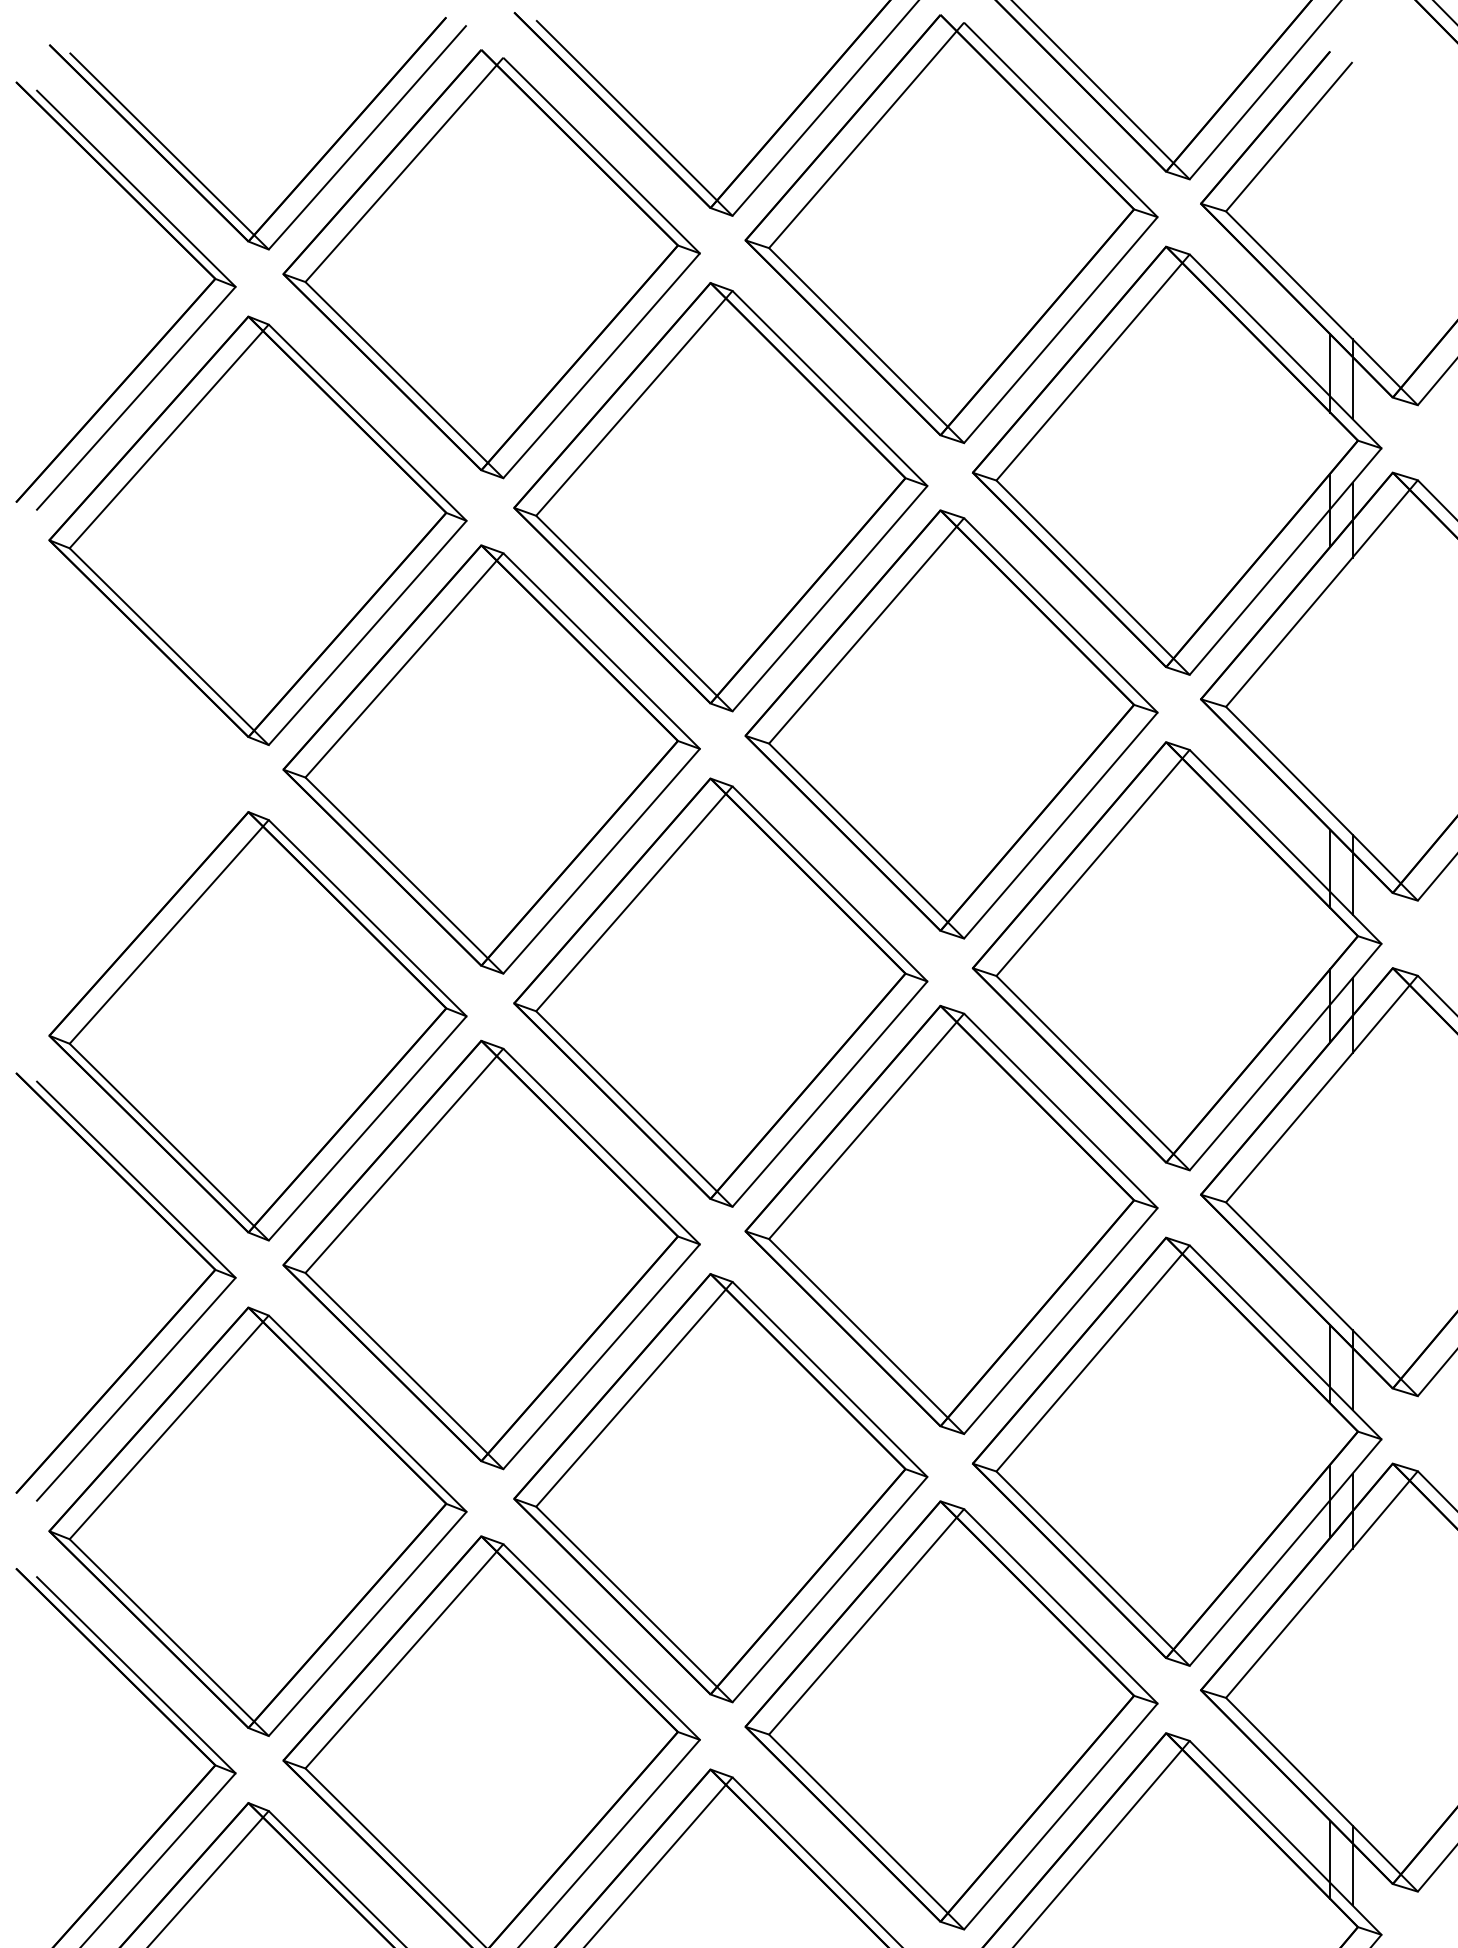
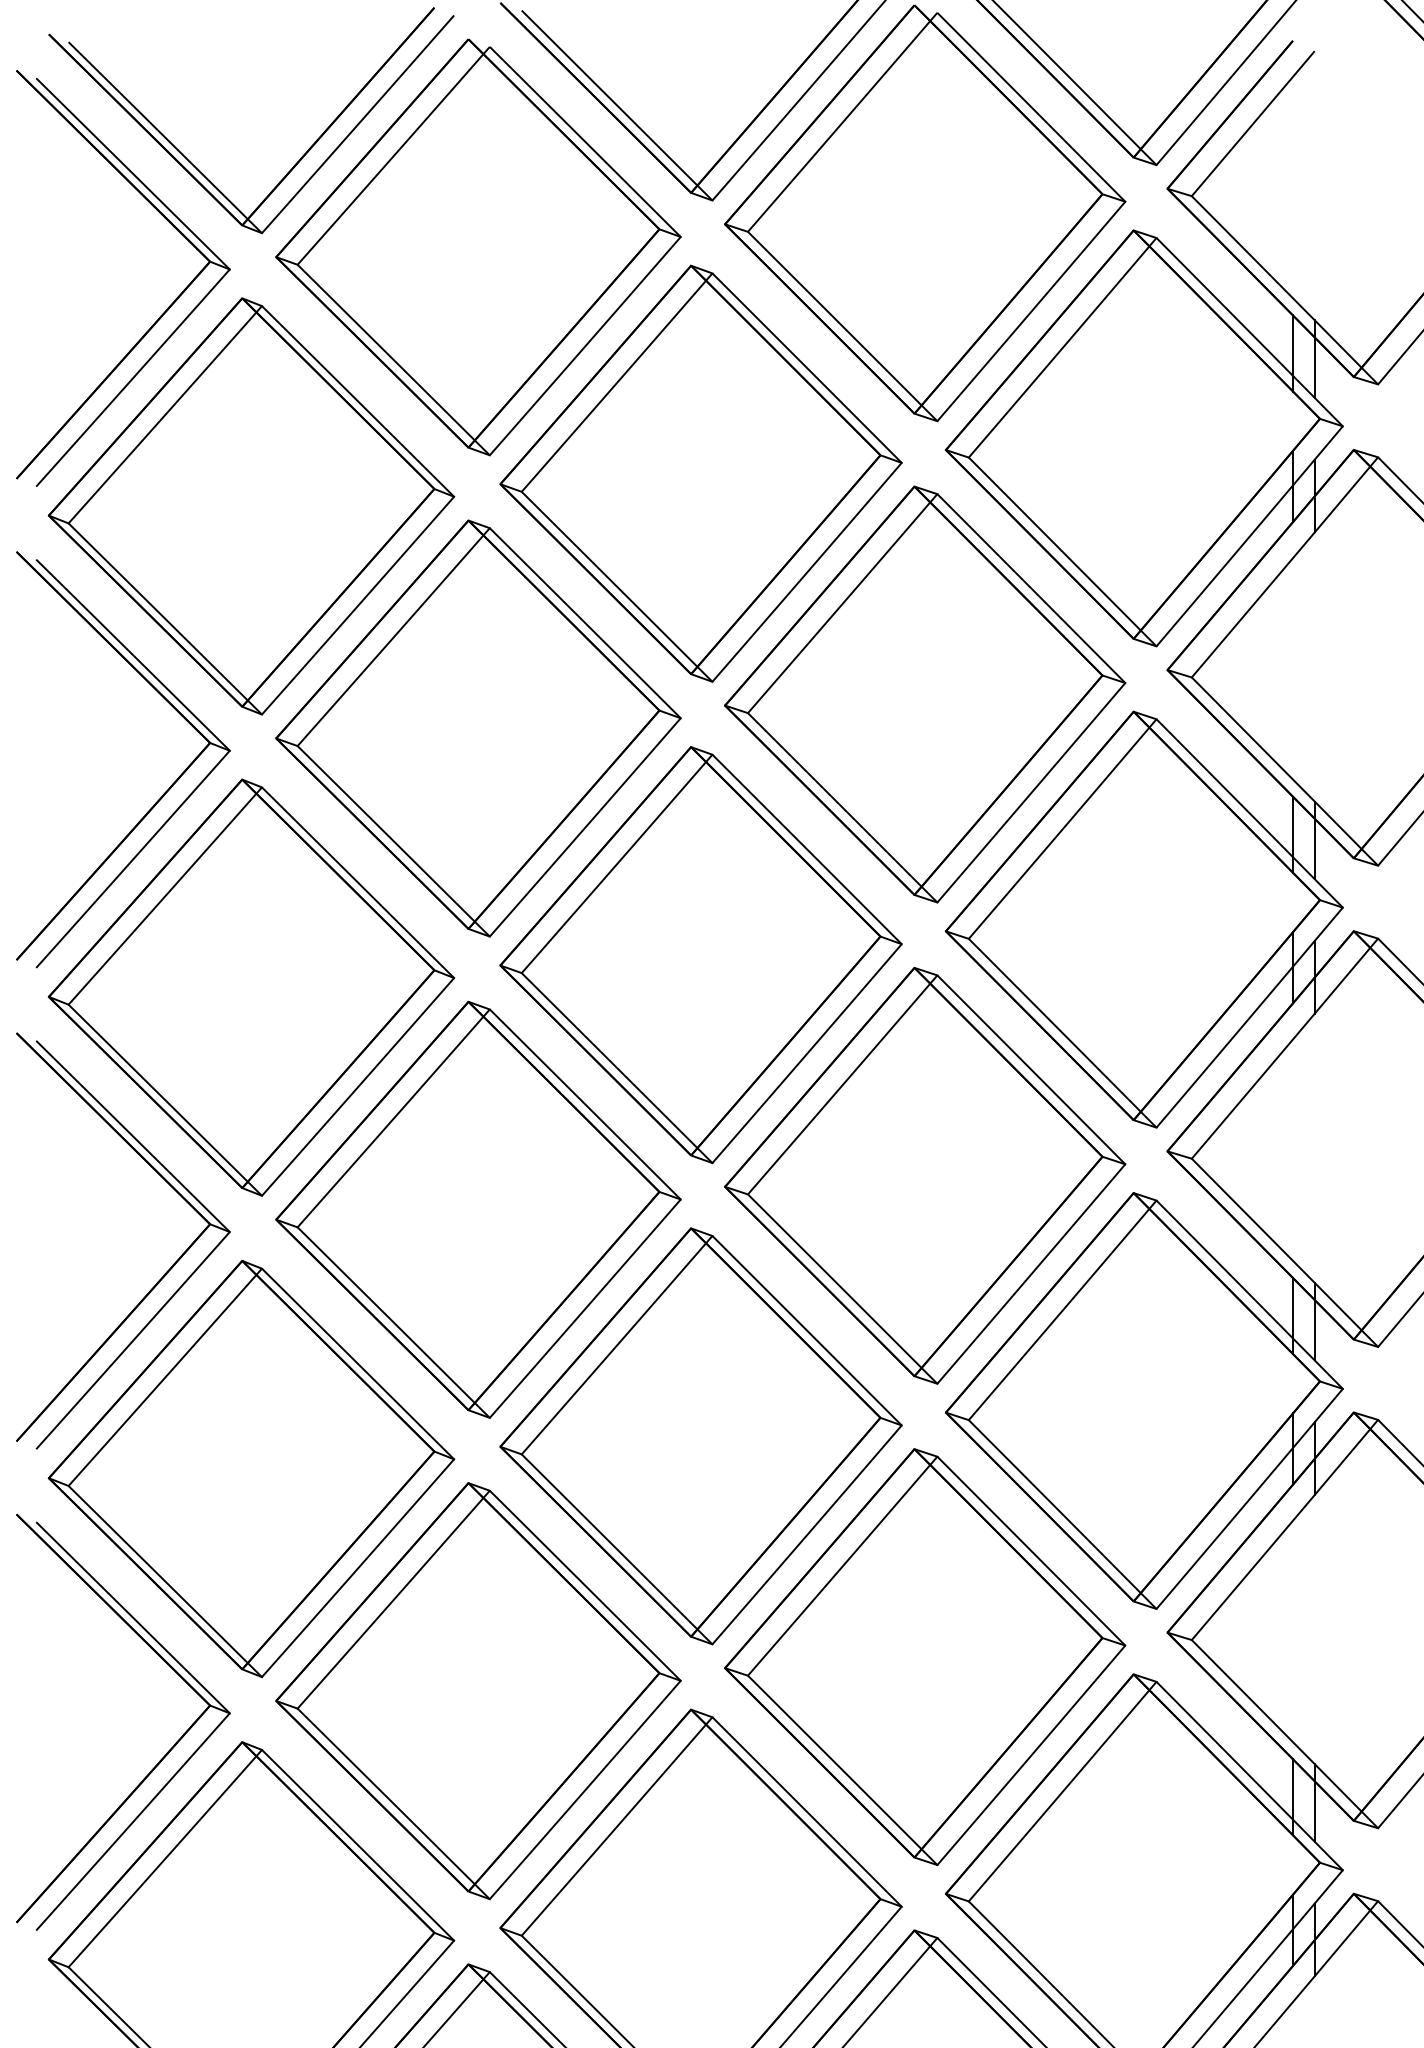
part: (166, 827) -> (162, 794), added

